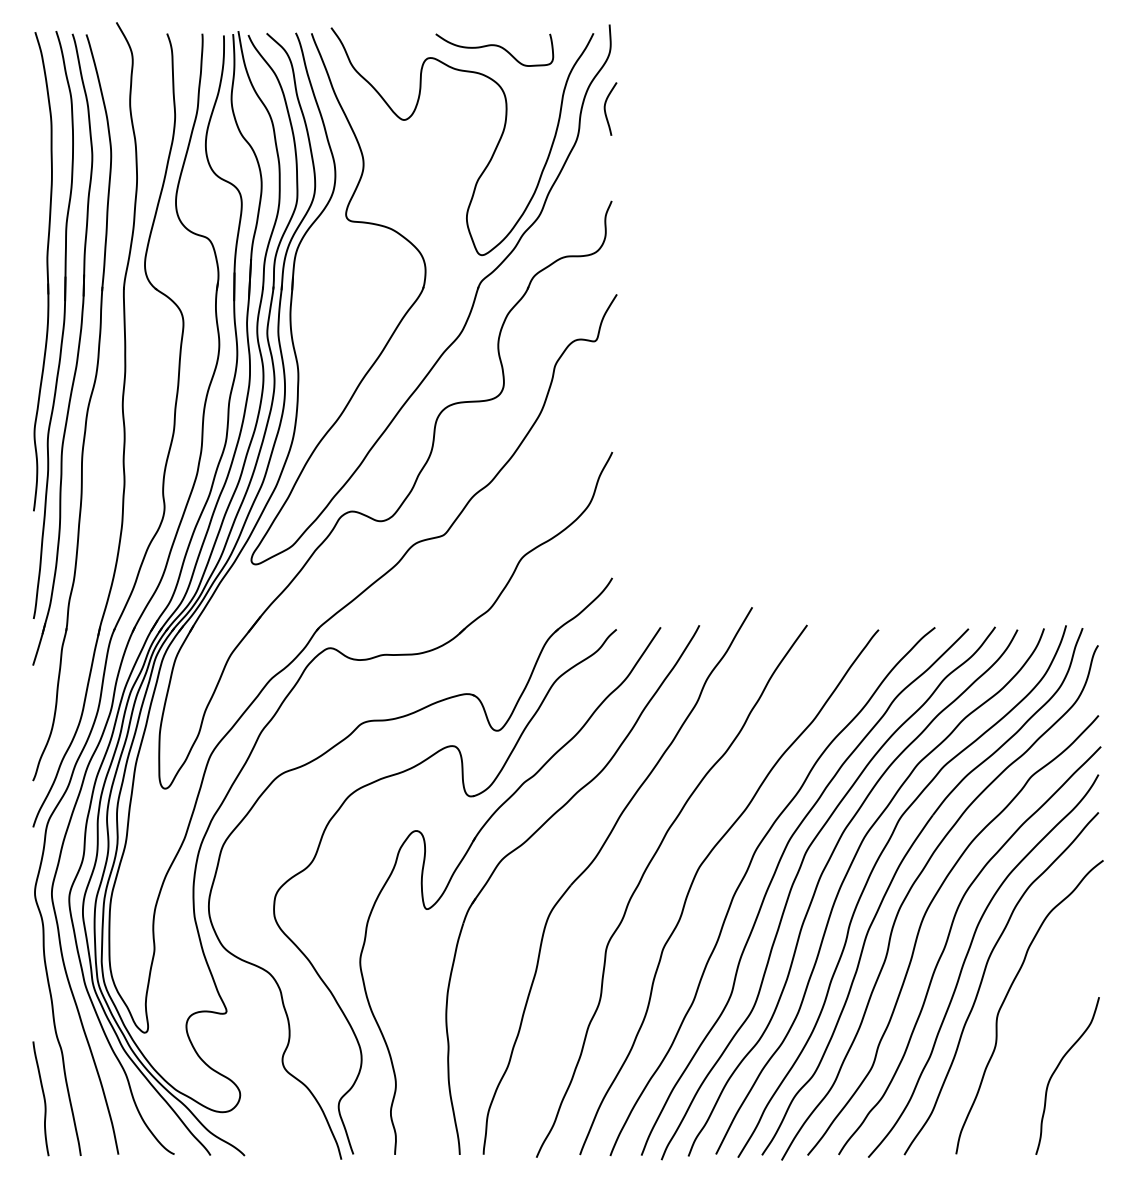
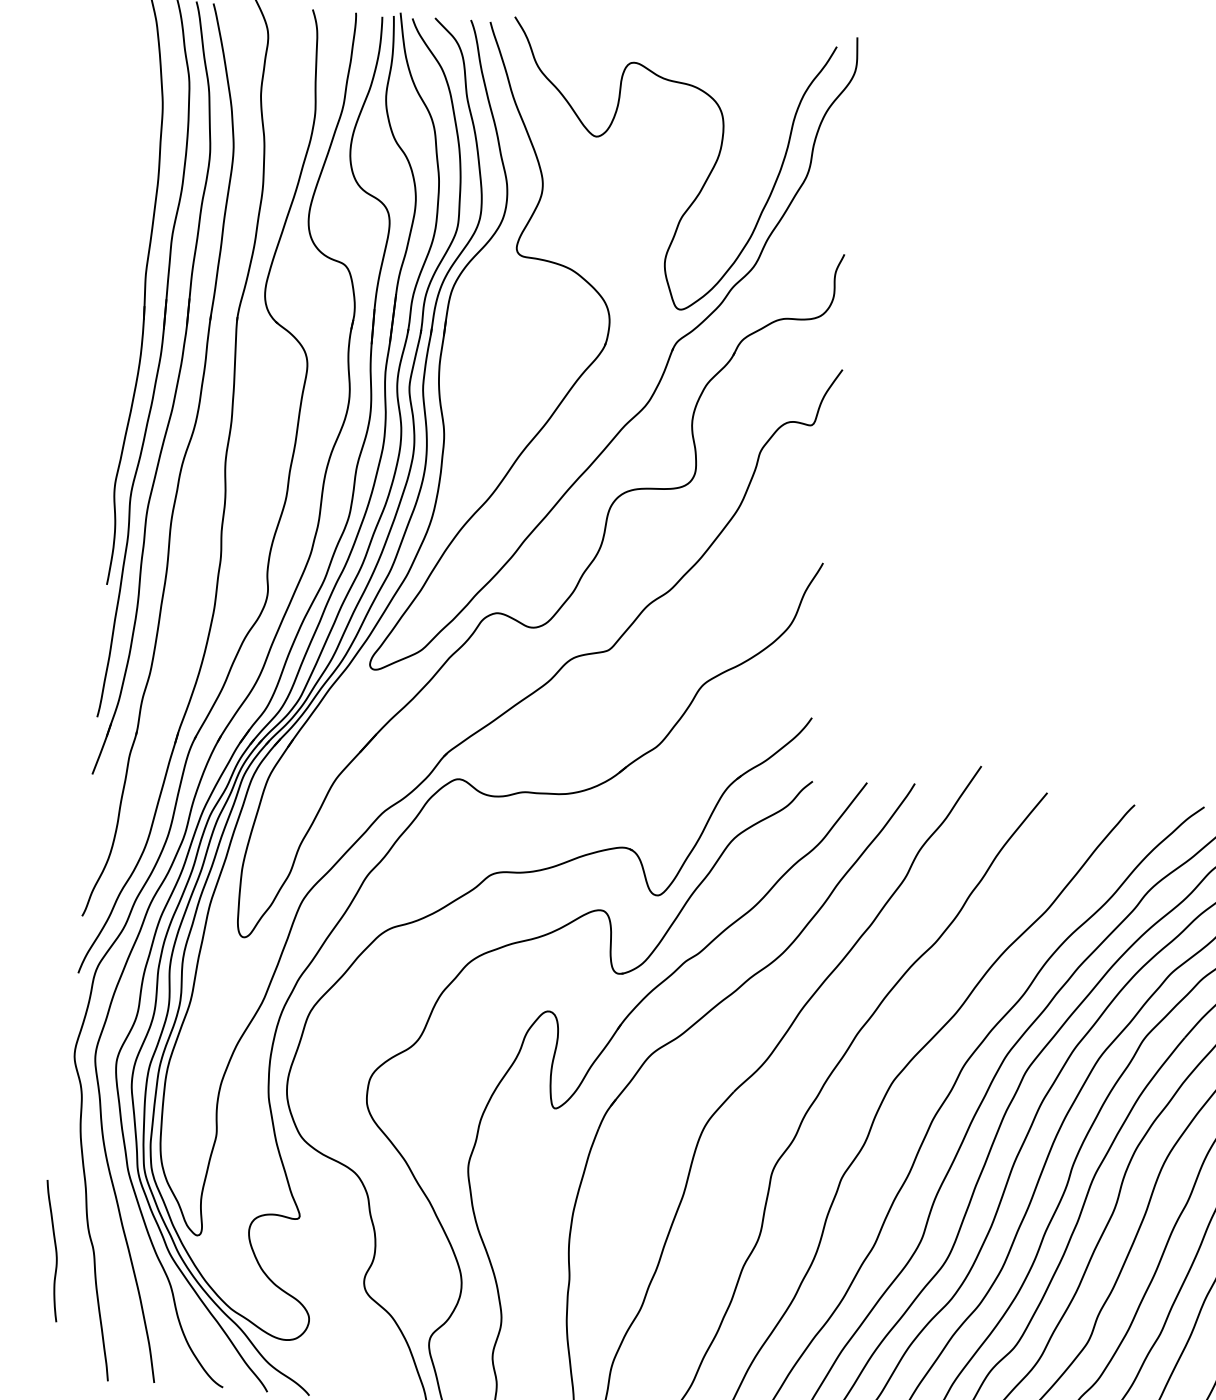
curve: (494, 46) -> (713, 54), removed
curve: (605, 108) -> (844, 140), removed
curve: (43, 1098) -> (55, 1250), moved

